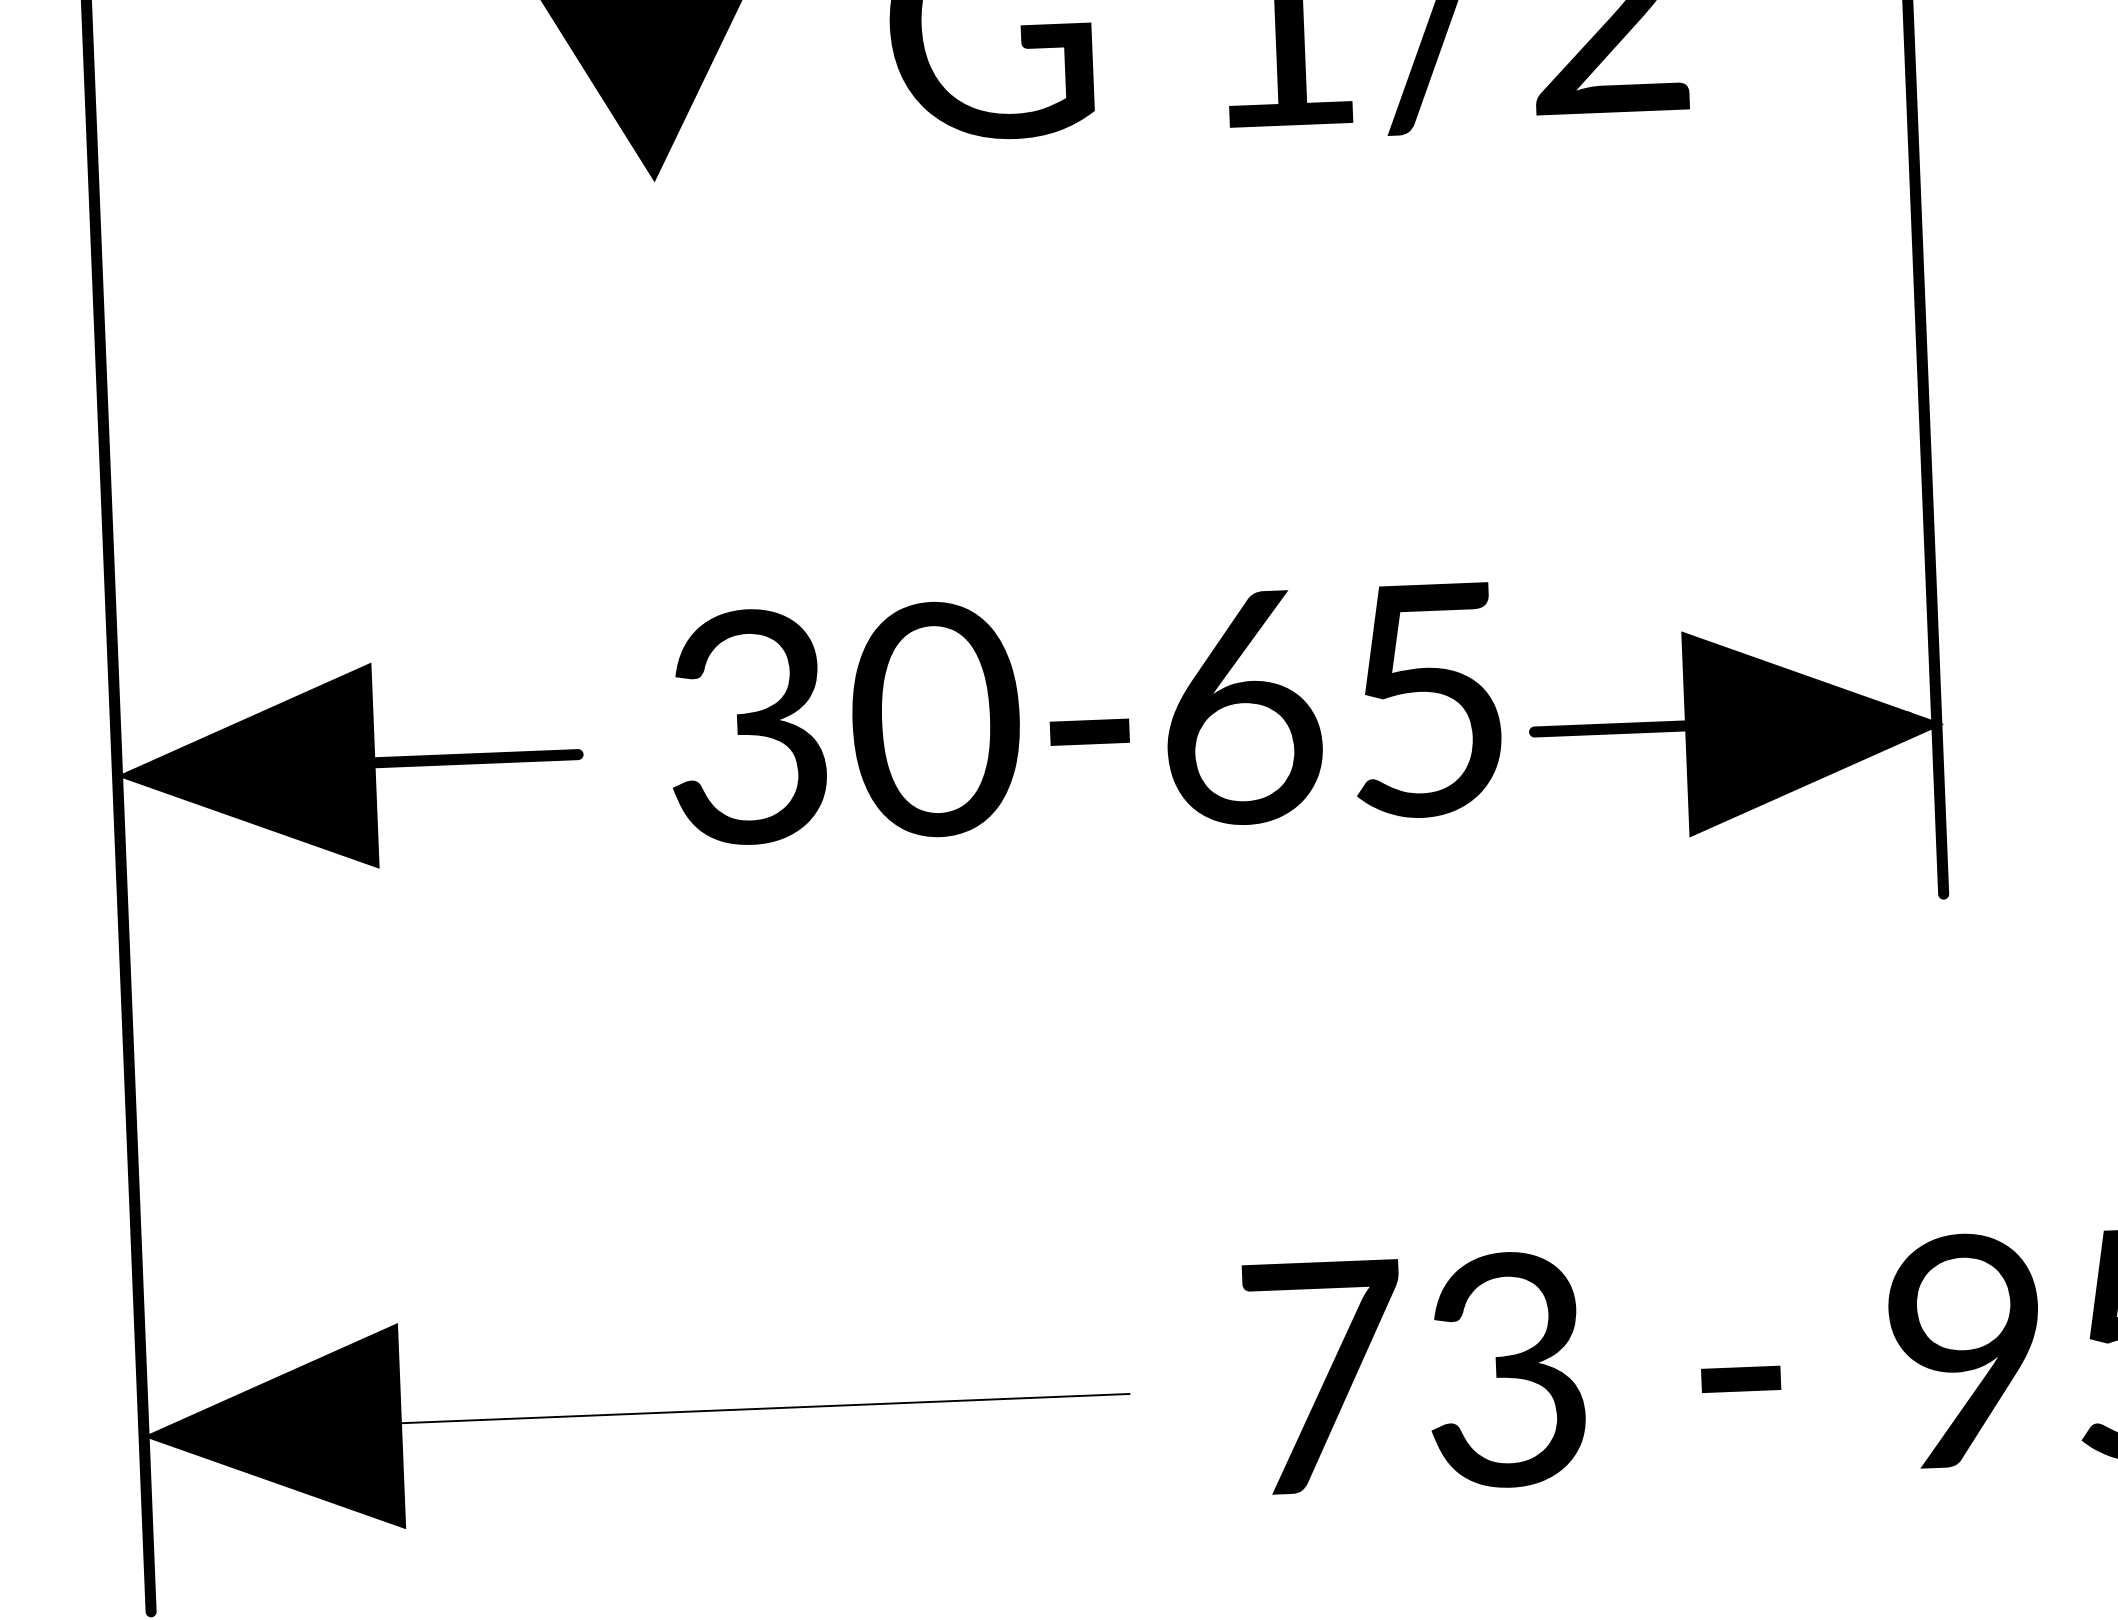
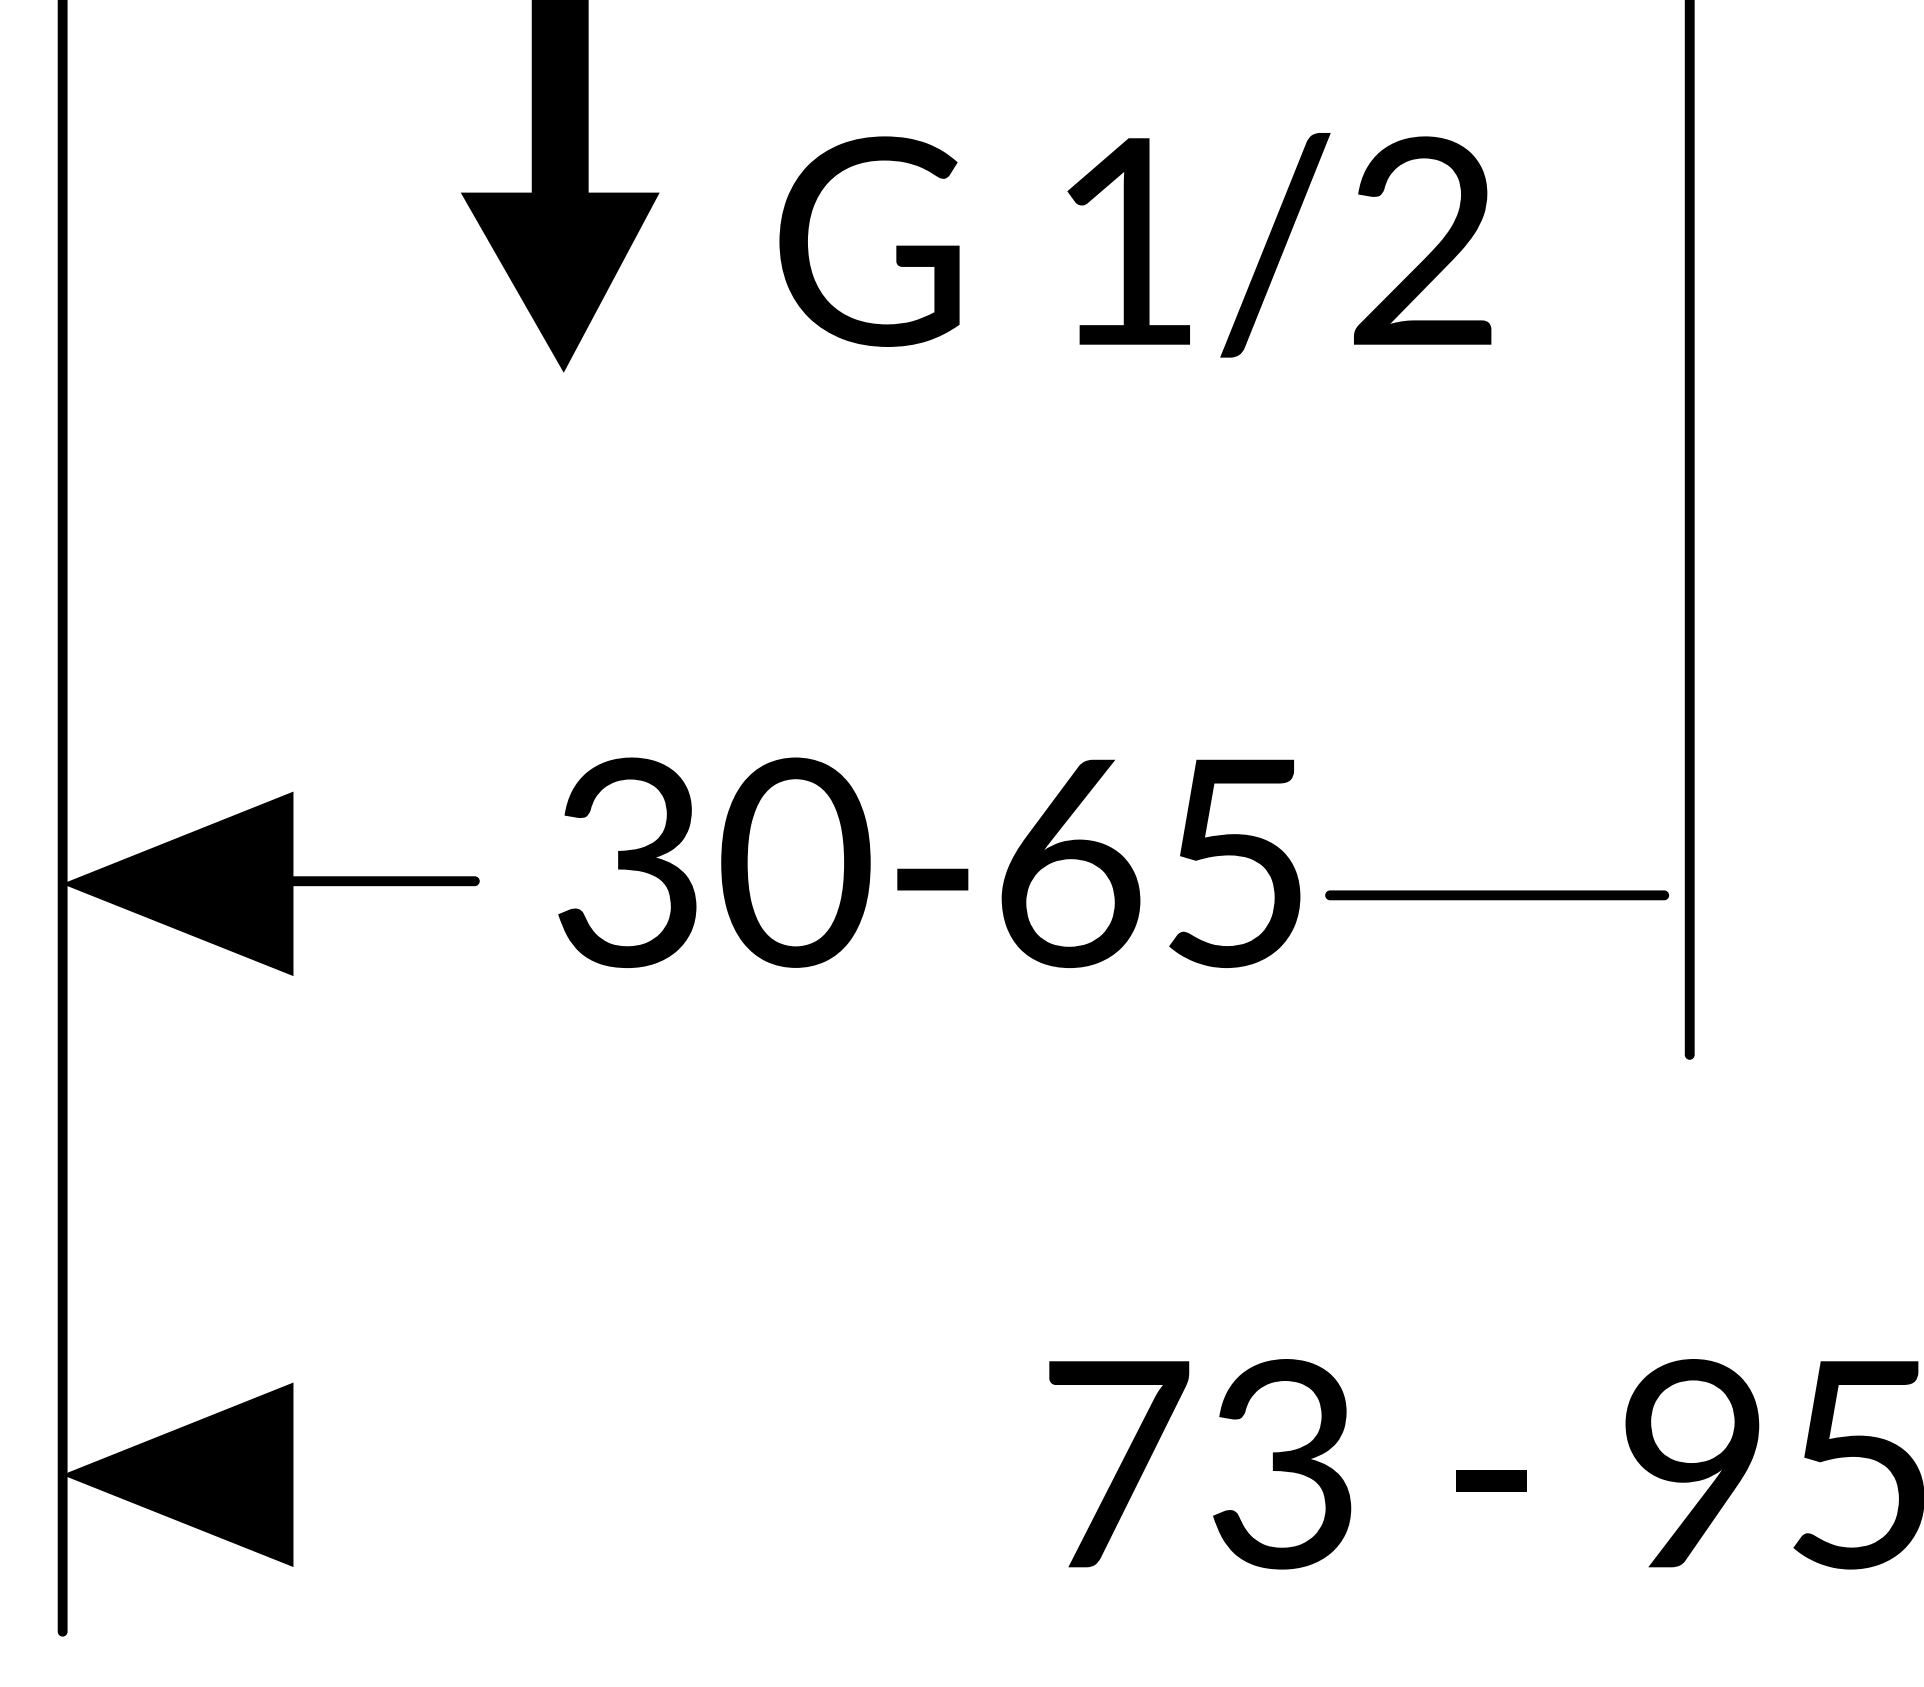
fill: (1814, 728) -> (1580, 902), removed
line: (680, 1412) -> (542, 1472), removed

